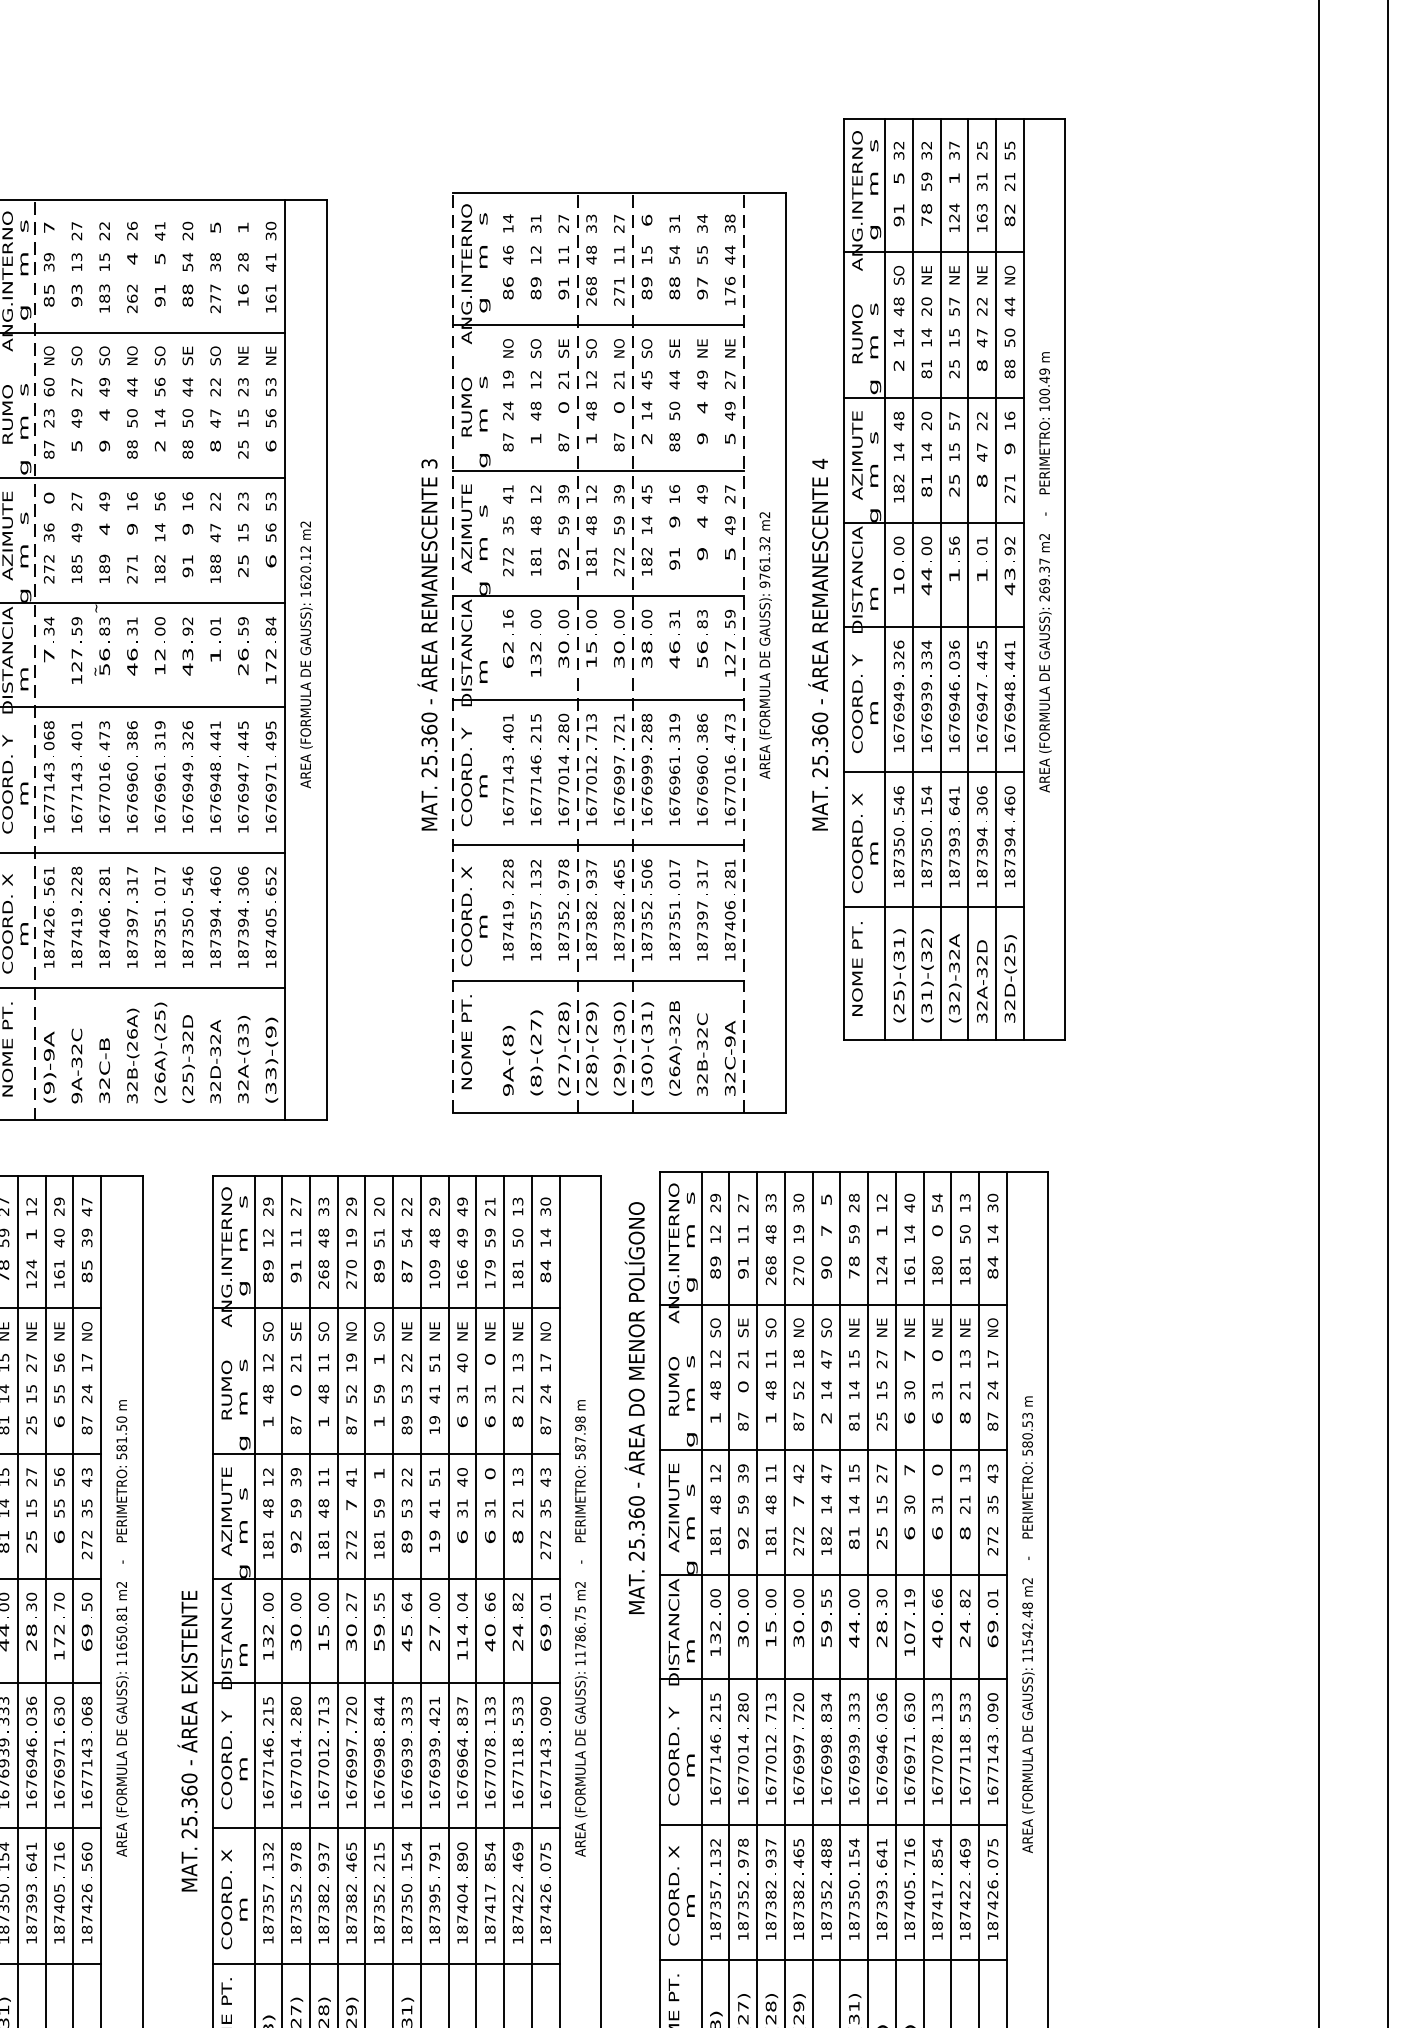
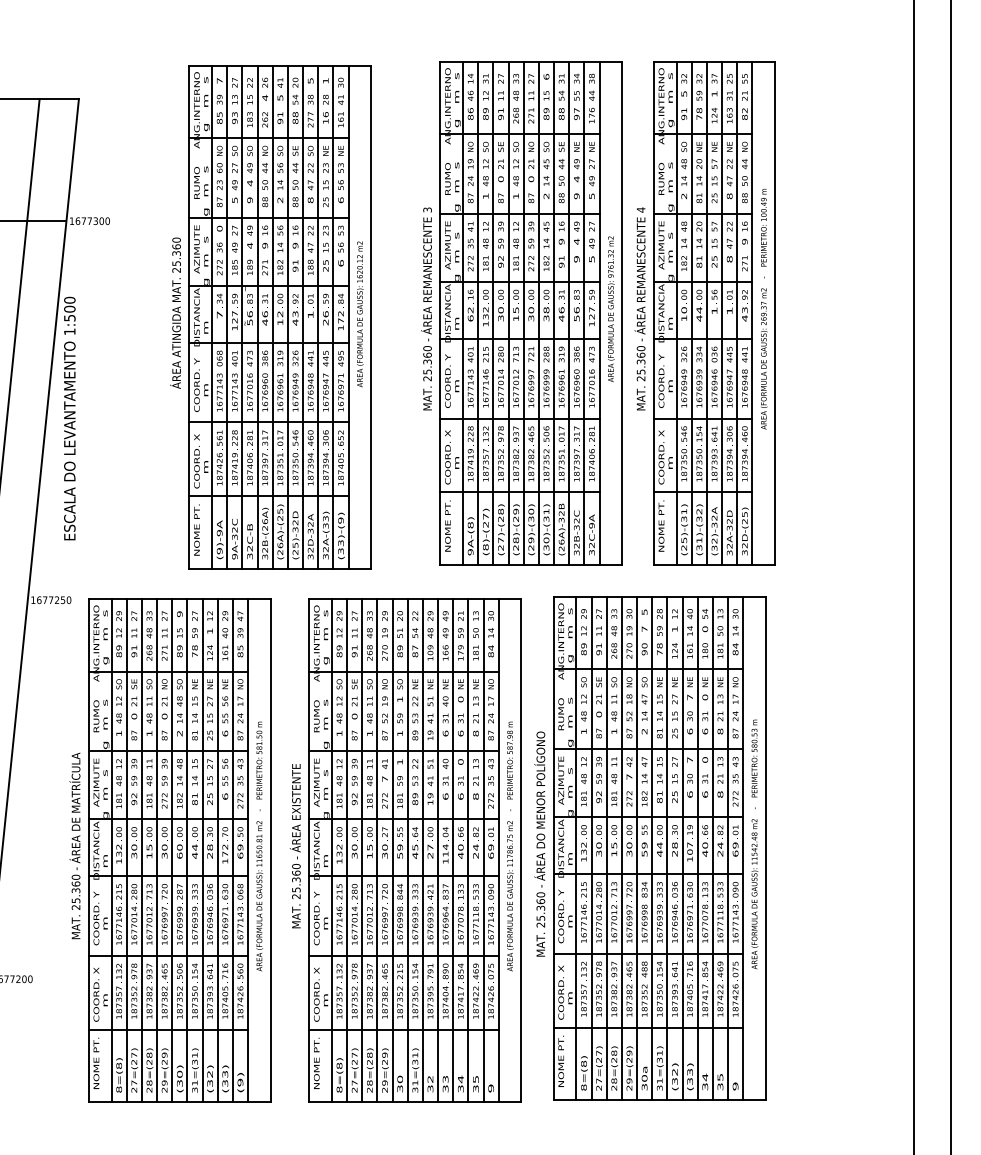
part: (954, 580) -> (714, 313), moved
line: (495, 651) -> (463, 312), added
line: (522, 651) -> (478, 312), added
line: (550, 651) -> (493, 312), added
line: (604, 651) -> (523, 312), added
line: (661, 651) -> (554, 312), added
line: (689, 651) -> (569, 312), added
line: (716, 651) -> (584, 312), added
line: (453, 653) -> (440, 313), dashed -> solid
line: (577, 653) -> (508, 313), dashed -> solid
line: (632, 653) -> (538, 313), dashed -> solid
line: (744, 653) -> (599, 313), dashed -> solid
line: (63, 658) -> (227, 316), added
line: (90, 658) -> (242, 316), added
line: (118, 658) -> (257, 316), added
line: (145, 658) -> (272, 316), added
line: (173, 658) -> (287, 316), added
line: (202, 658) -> (303, 316), added
line: (229, 658) -> (318, 316), added
line: (257, 658) -> (333, 316), added
line: (35, 660) -> (212, 317), dashed -> solid
text: (634, 1406) -> (539, 843), moved
text: (186, 1741) -> (294, 846), moved

